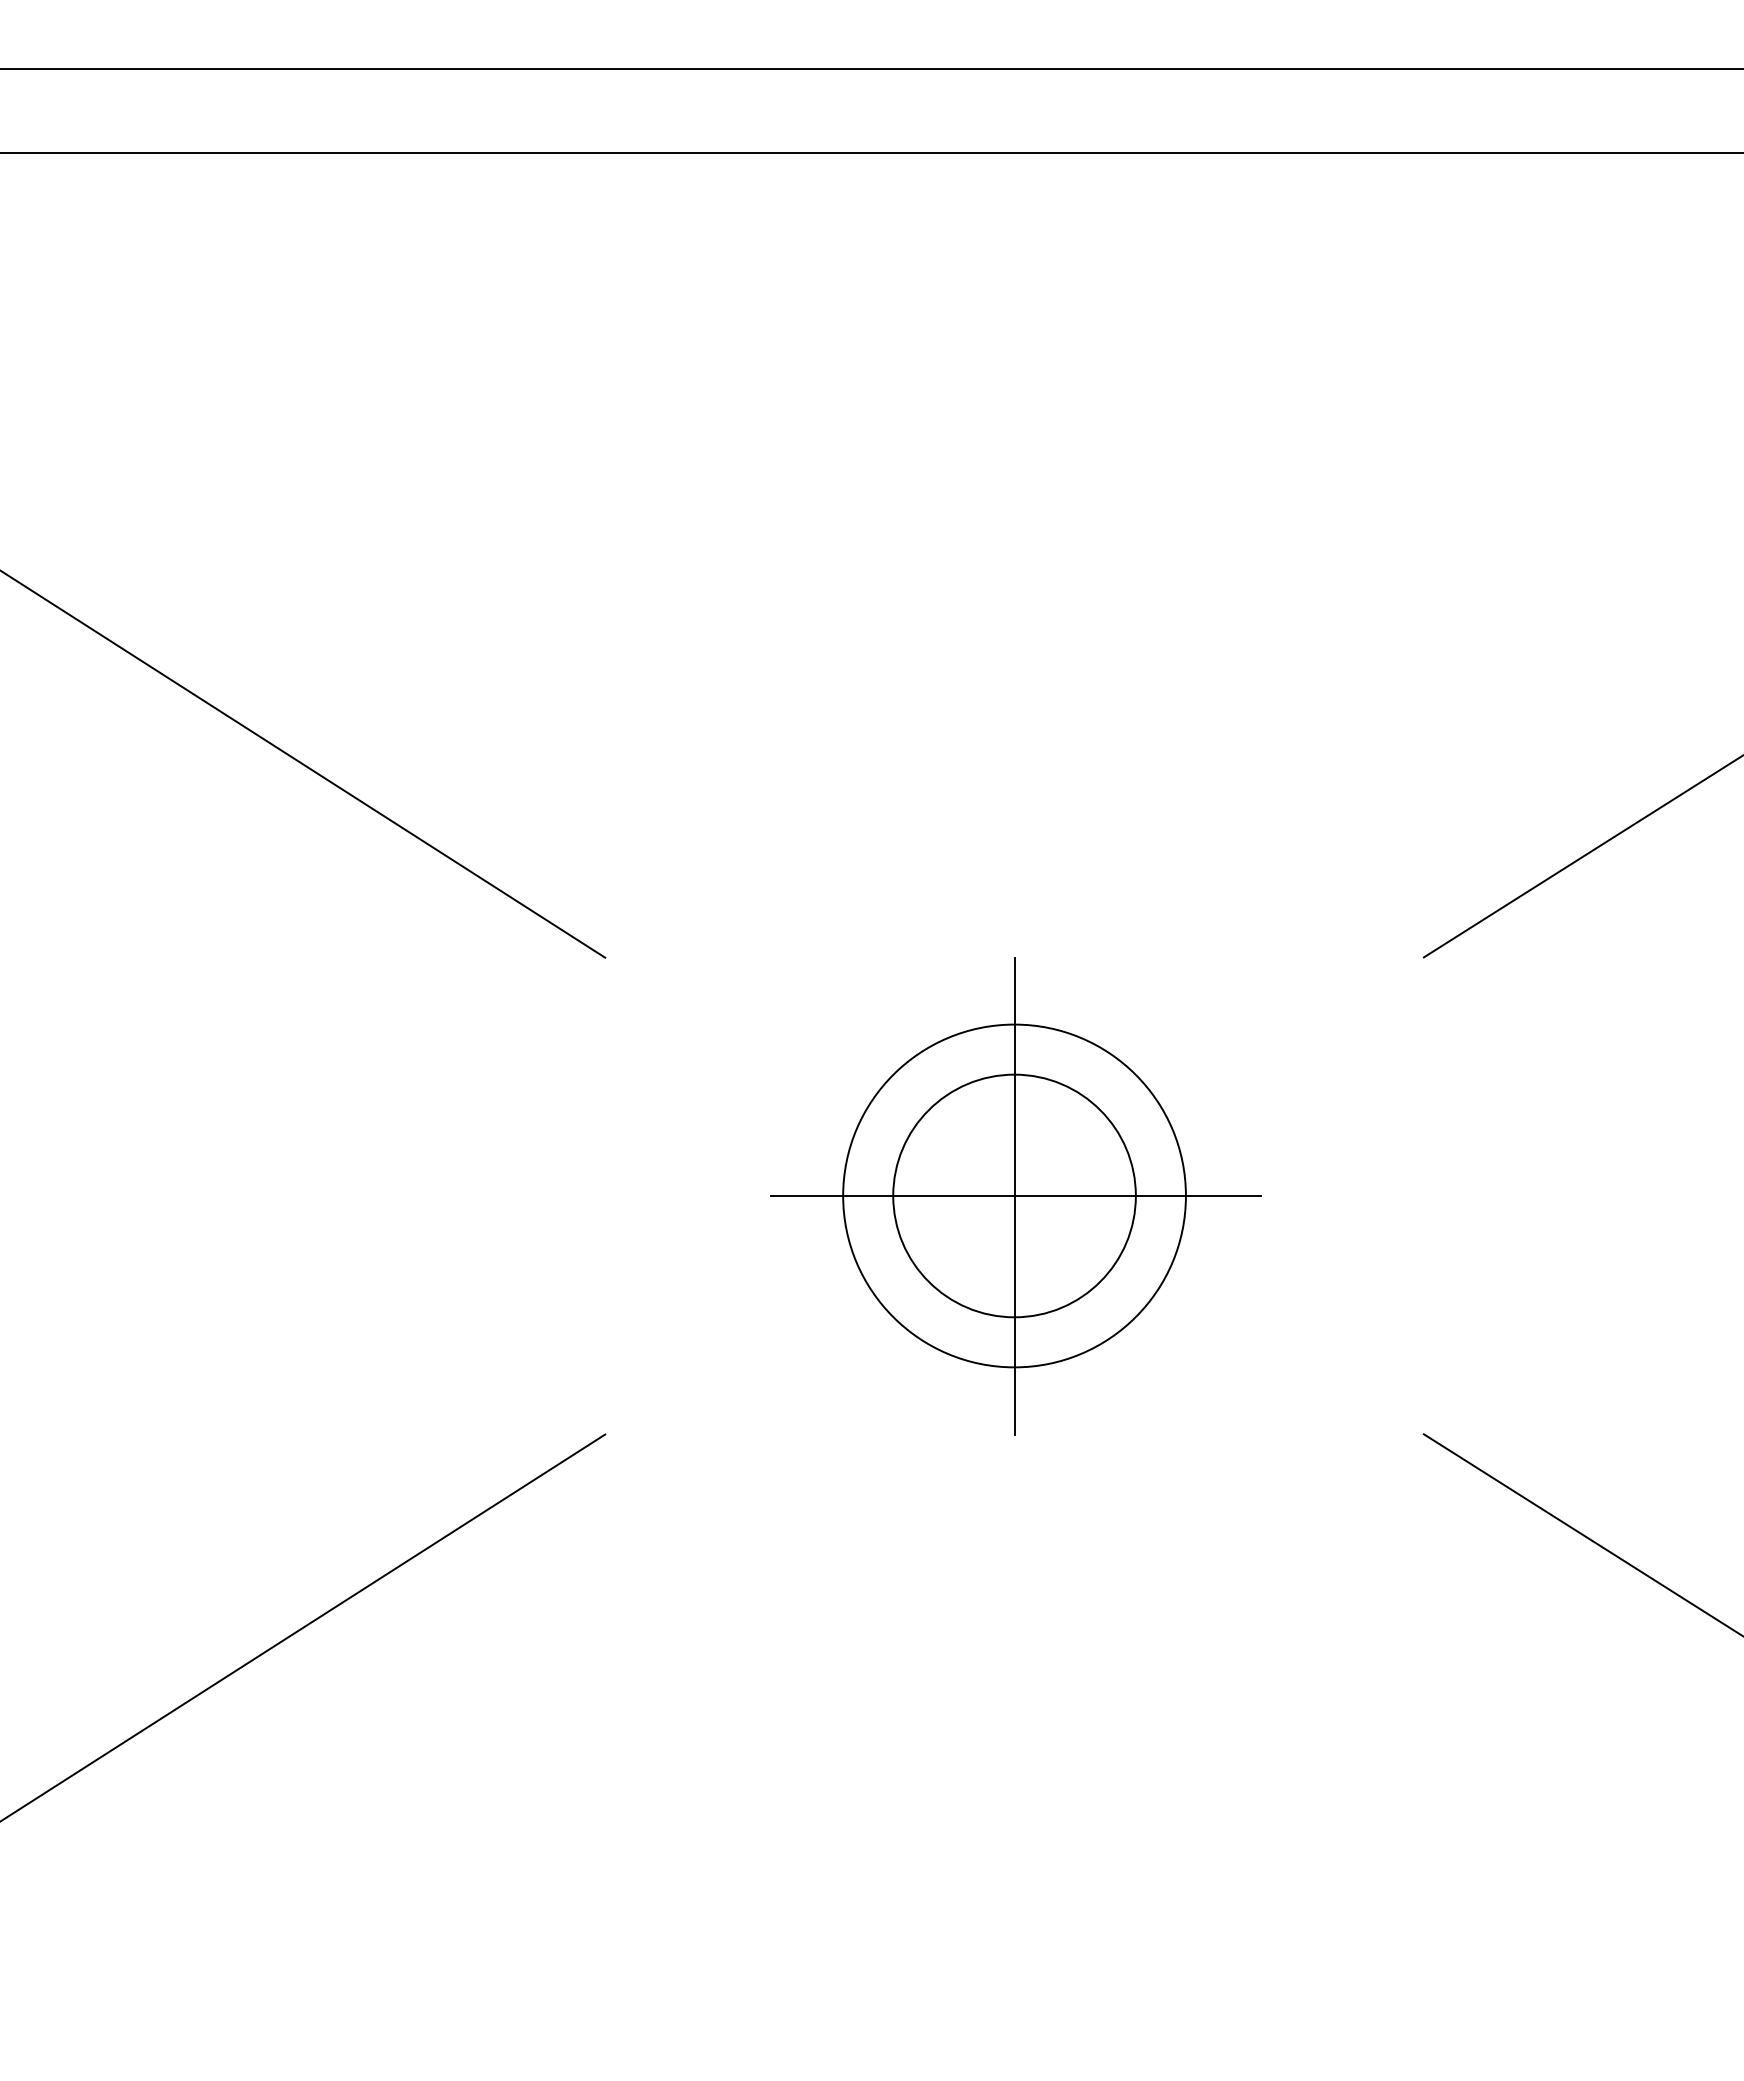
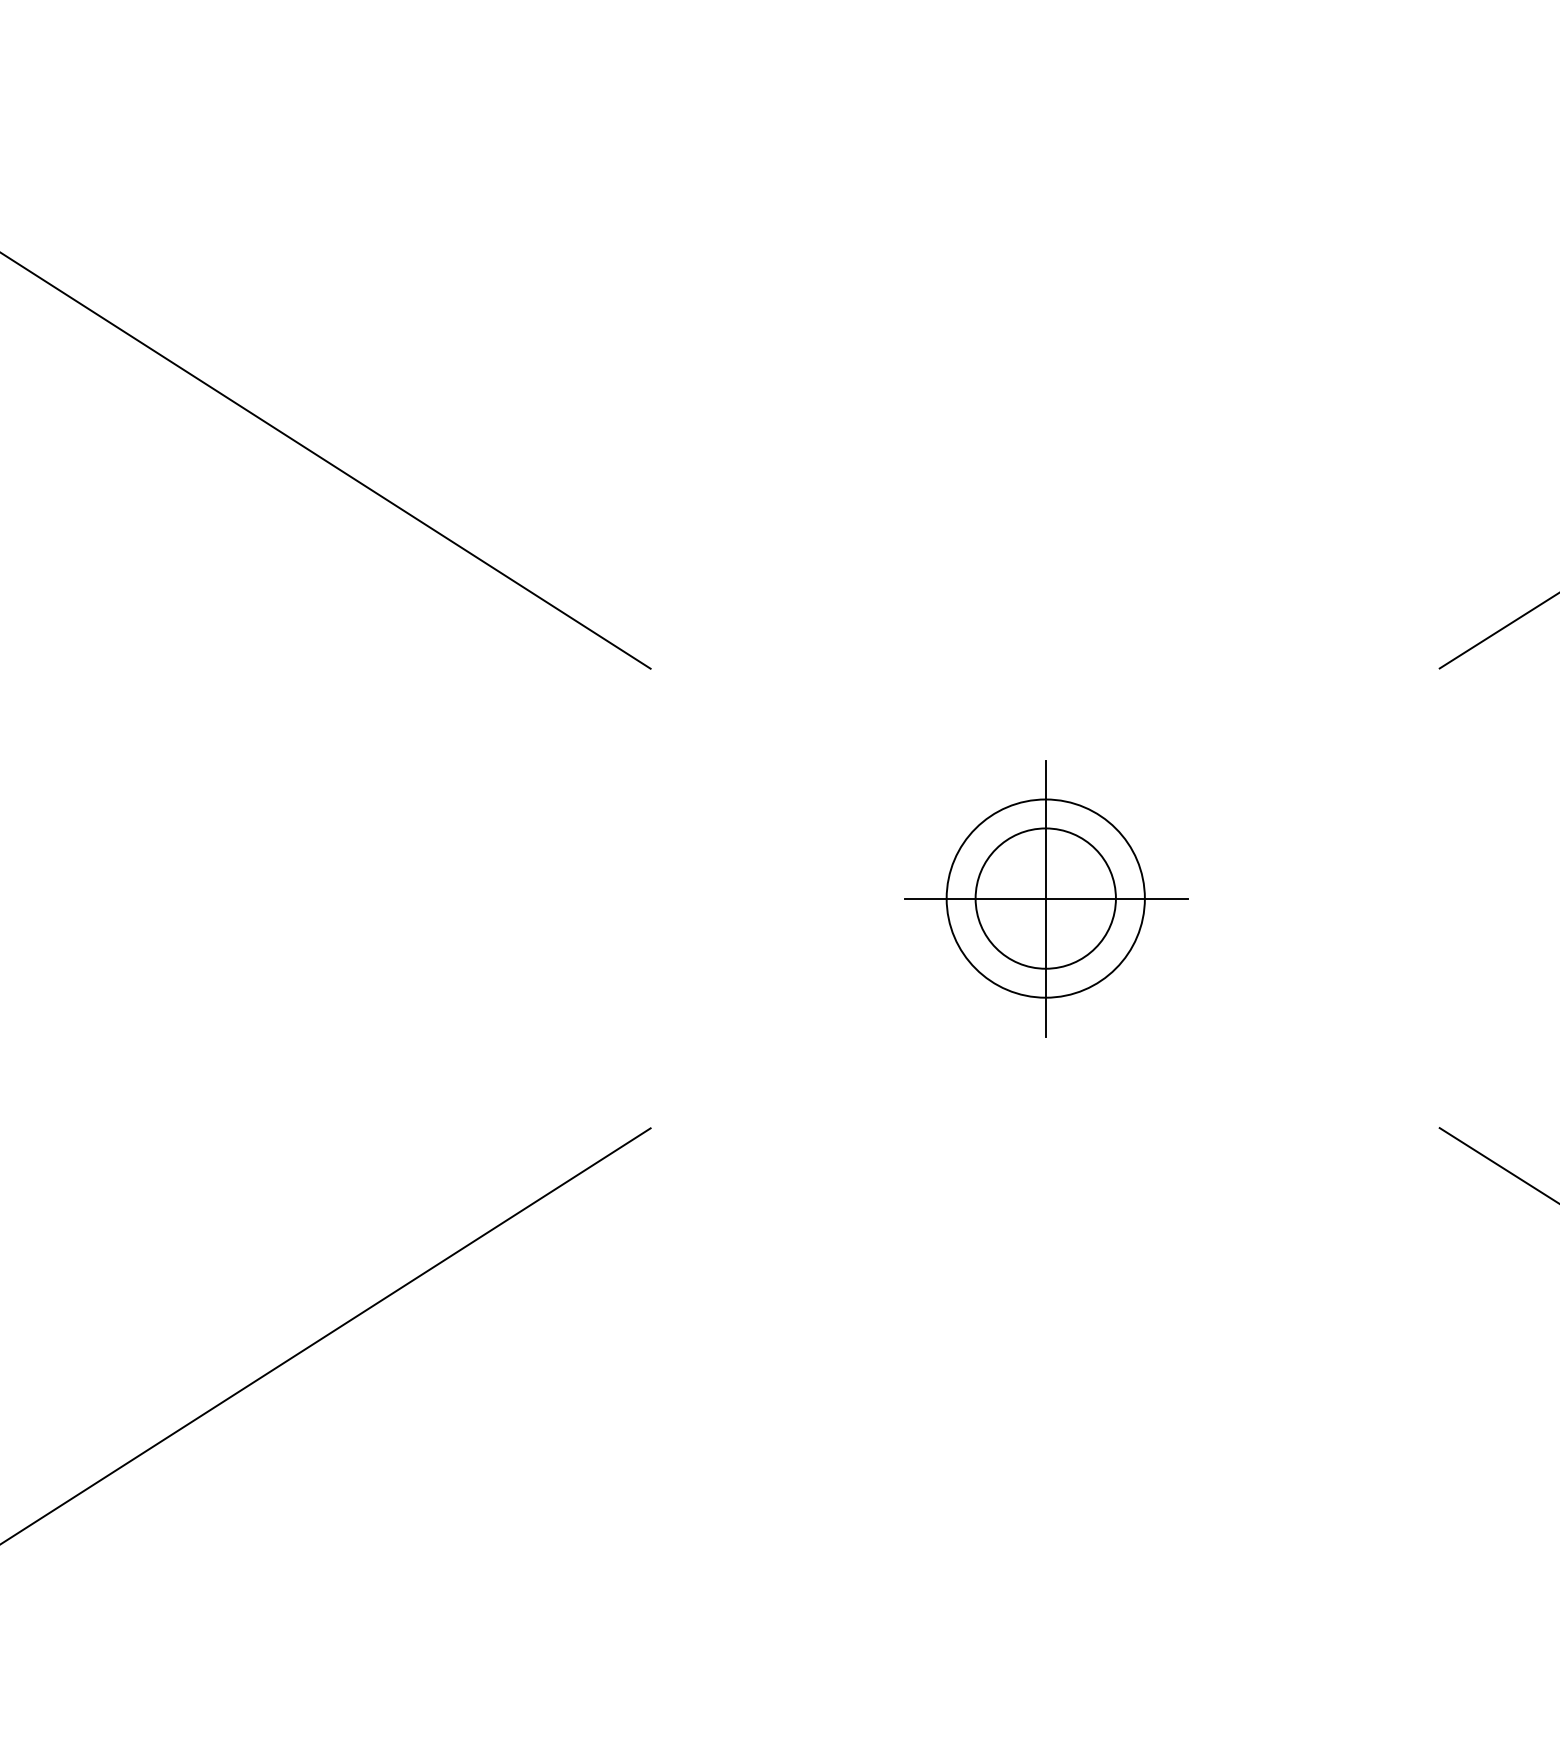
part: (1015, 1196) -> (1046, 898), size x0.6

